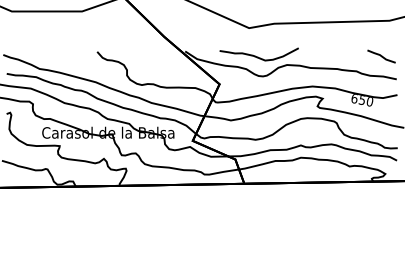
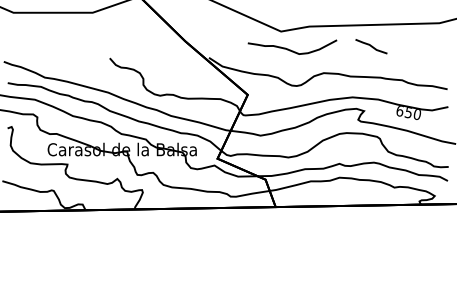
curve: (257, 56) -> (290, 49), moved
line: (381, 56) -> (371, 46), moved

